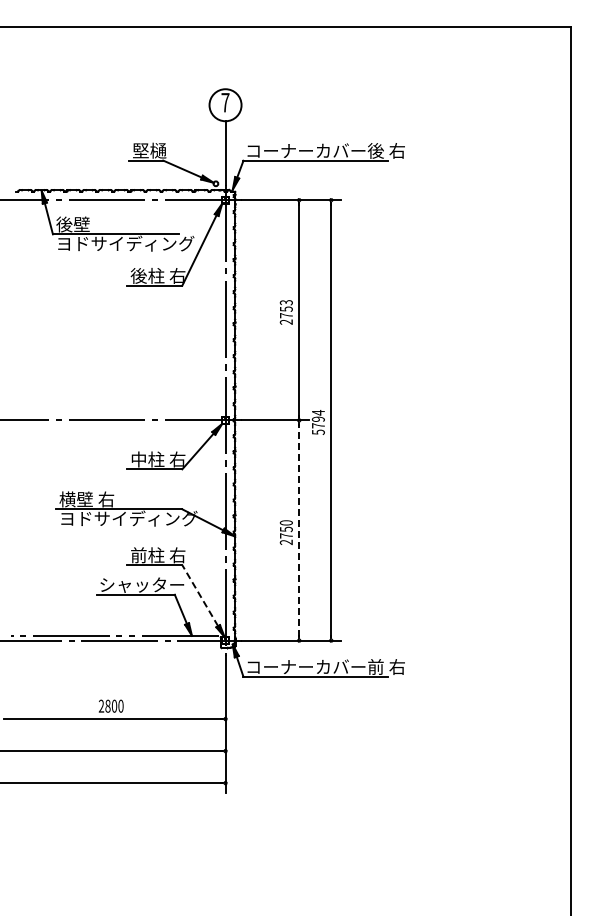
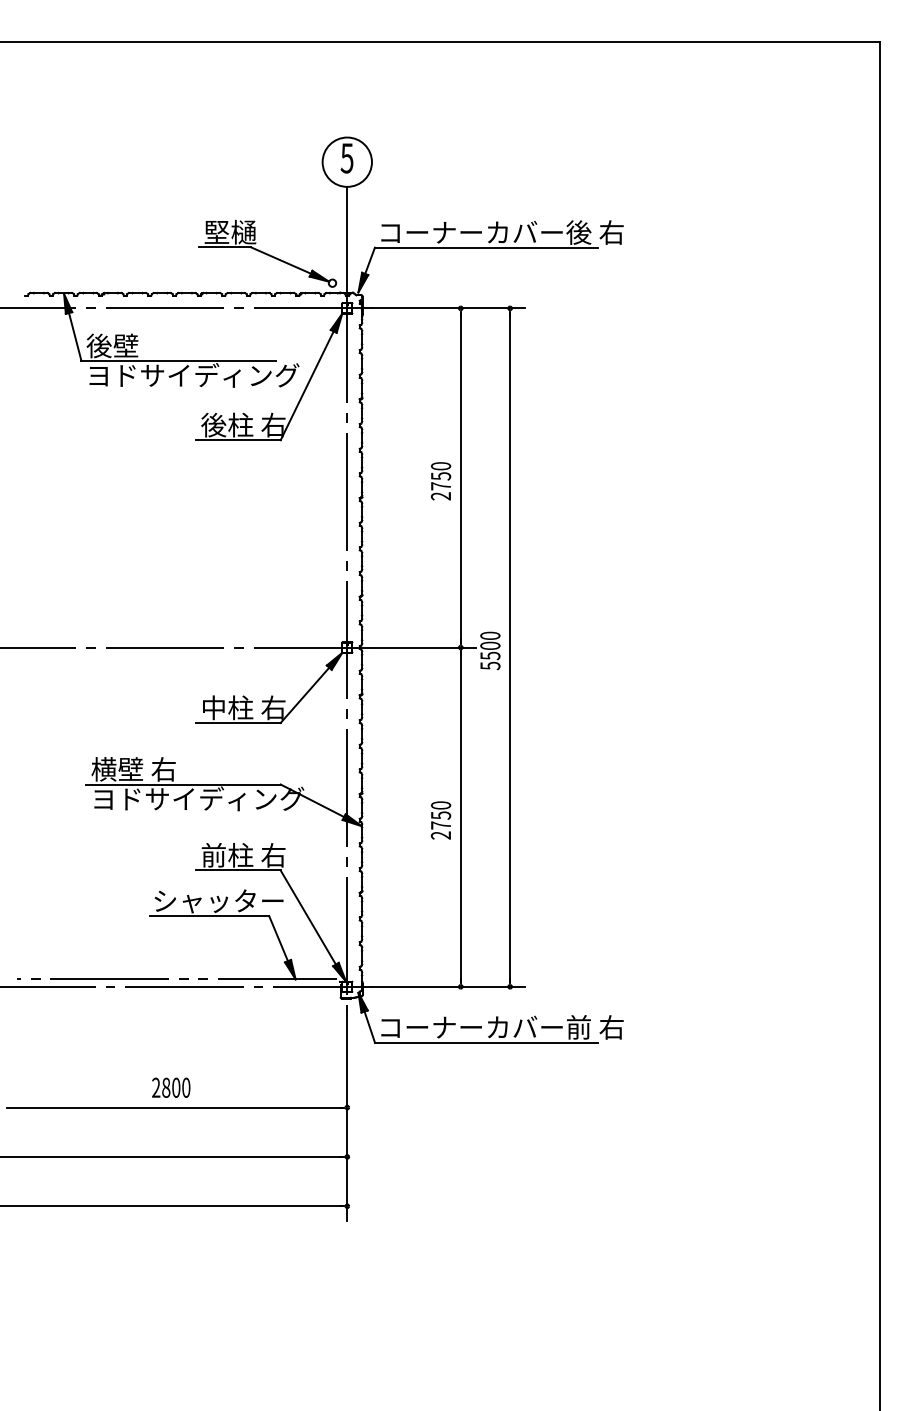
text: (225, 102) -> (347, 157), 7 -> 5
text: (286, 302) -> (441, 466), 2753 -> 2750
text: (317, 419) -> (488, 646), 5794 -> 5500
line: (299, 530) -> (461, 817), dashed -> solid
line: (199, 595) -> (307, 917), dashed -> solid

